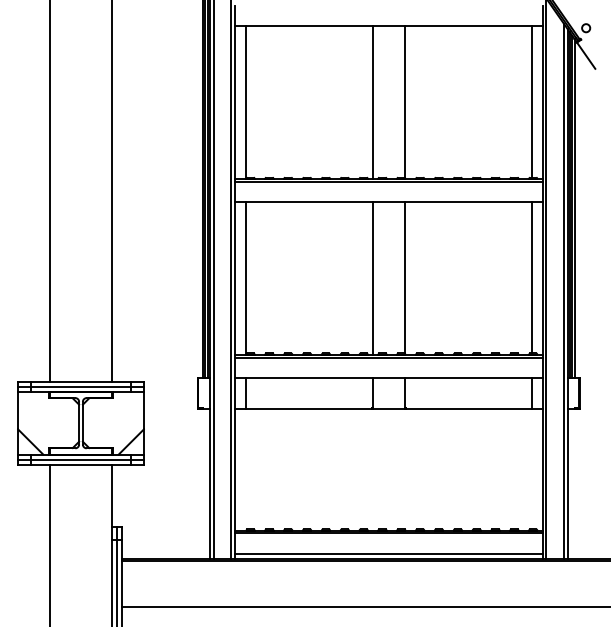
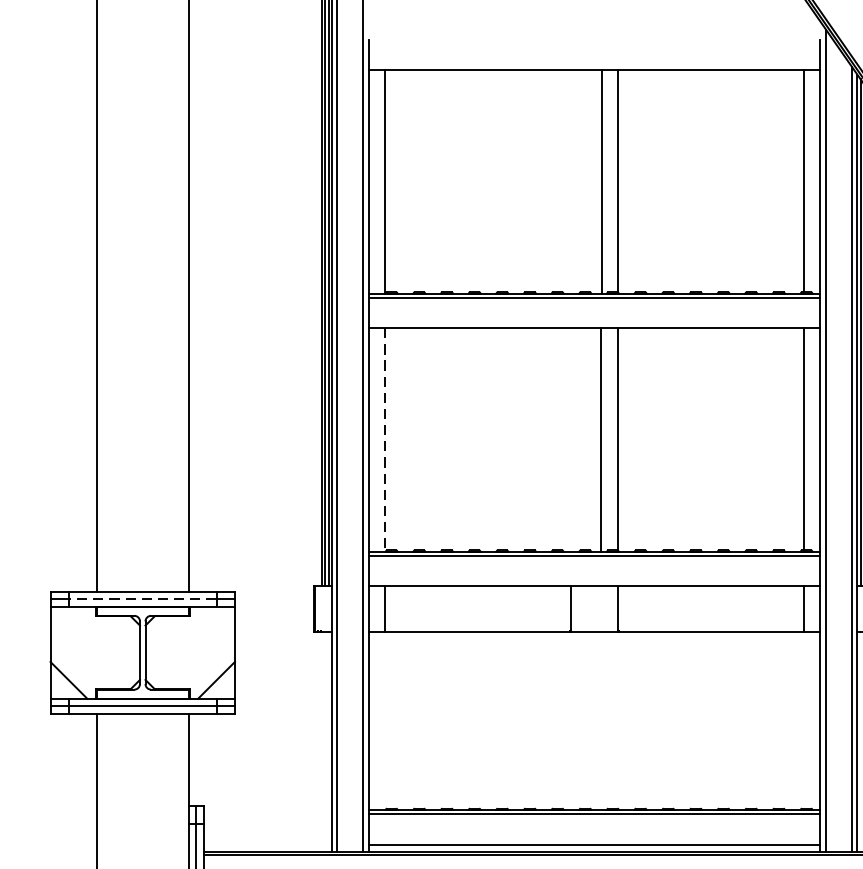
line: (373, 102) -> (602, 181), moved
line: (246, 278) -> (385, 440), solid -> dashed
line: (373, 278) -> (601, 440), moved
line: (80, 386) -> (141, 598), solid -> dashed

